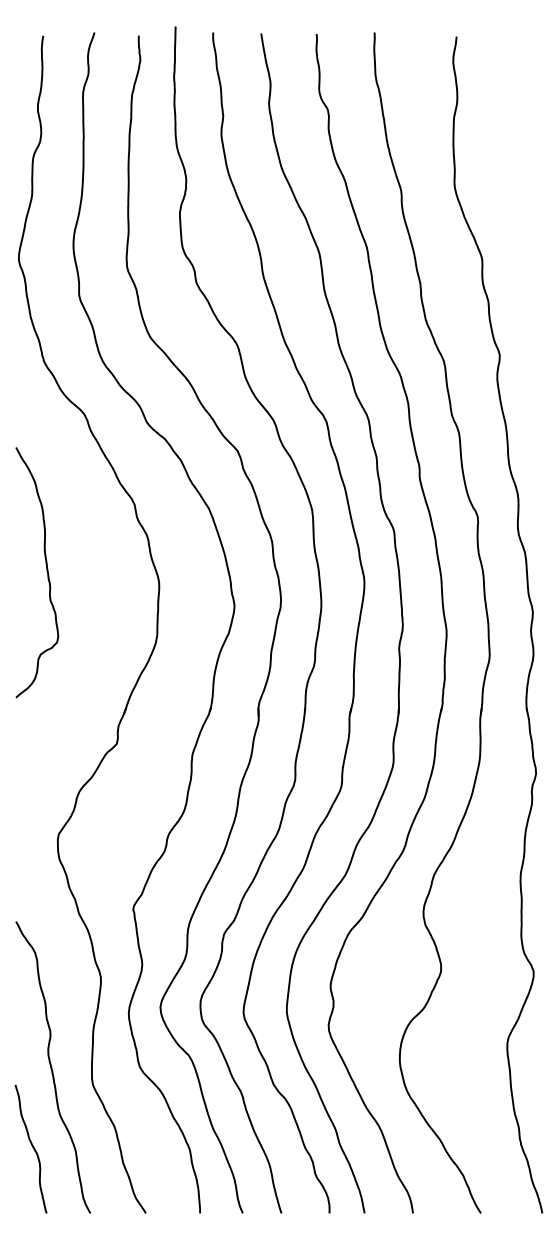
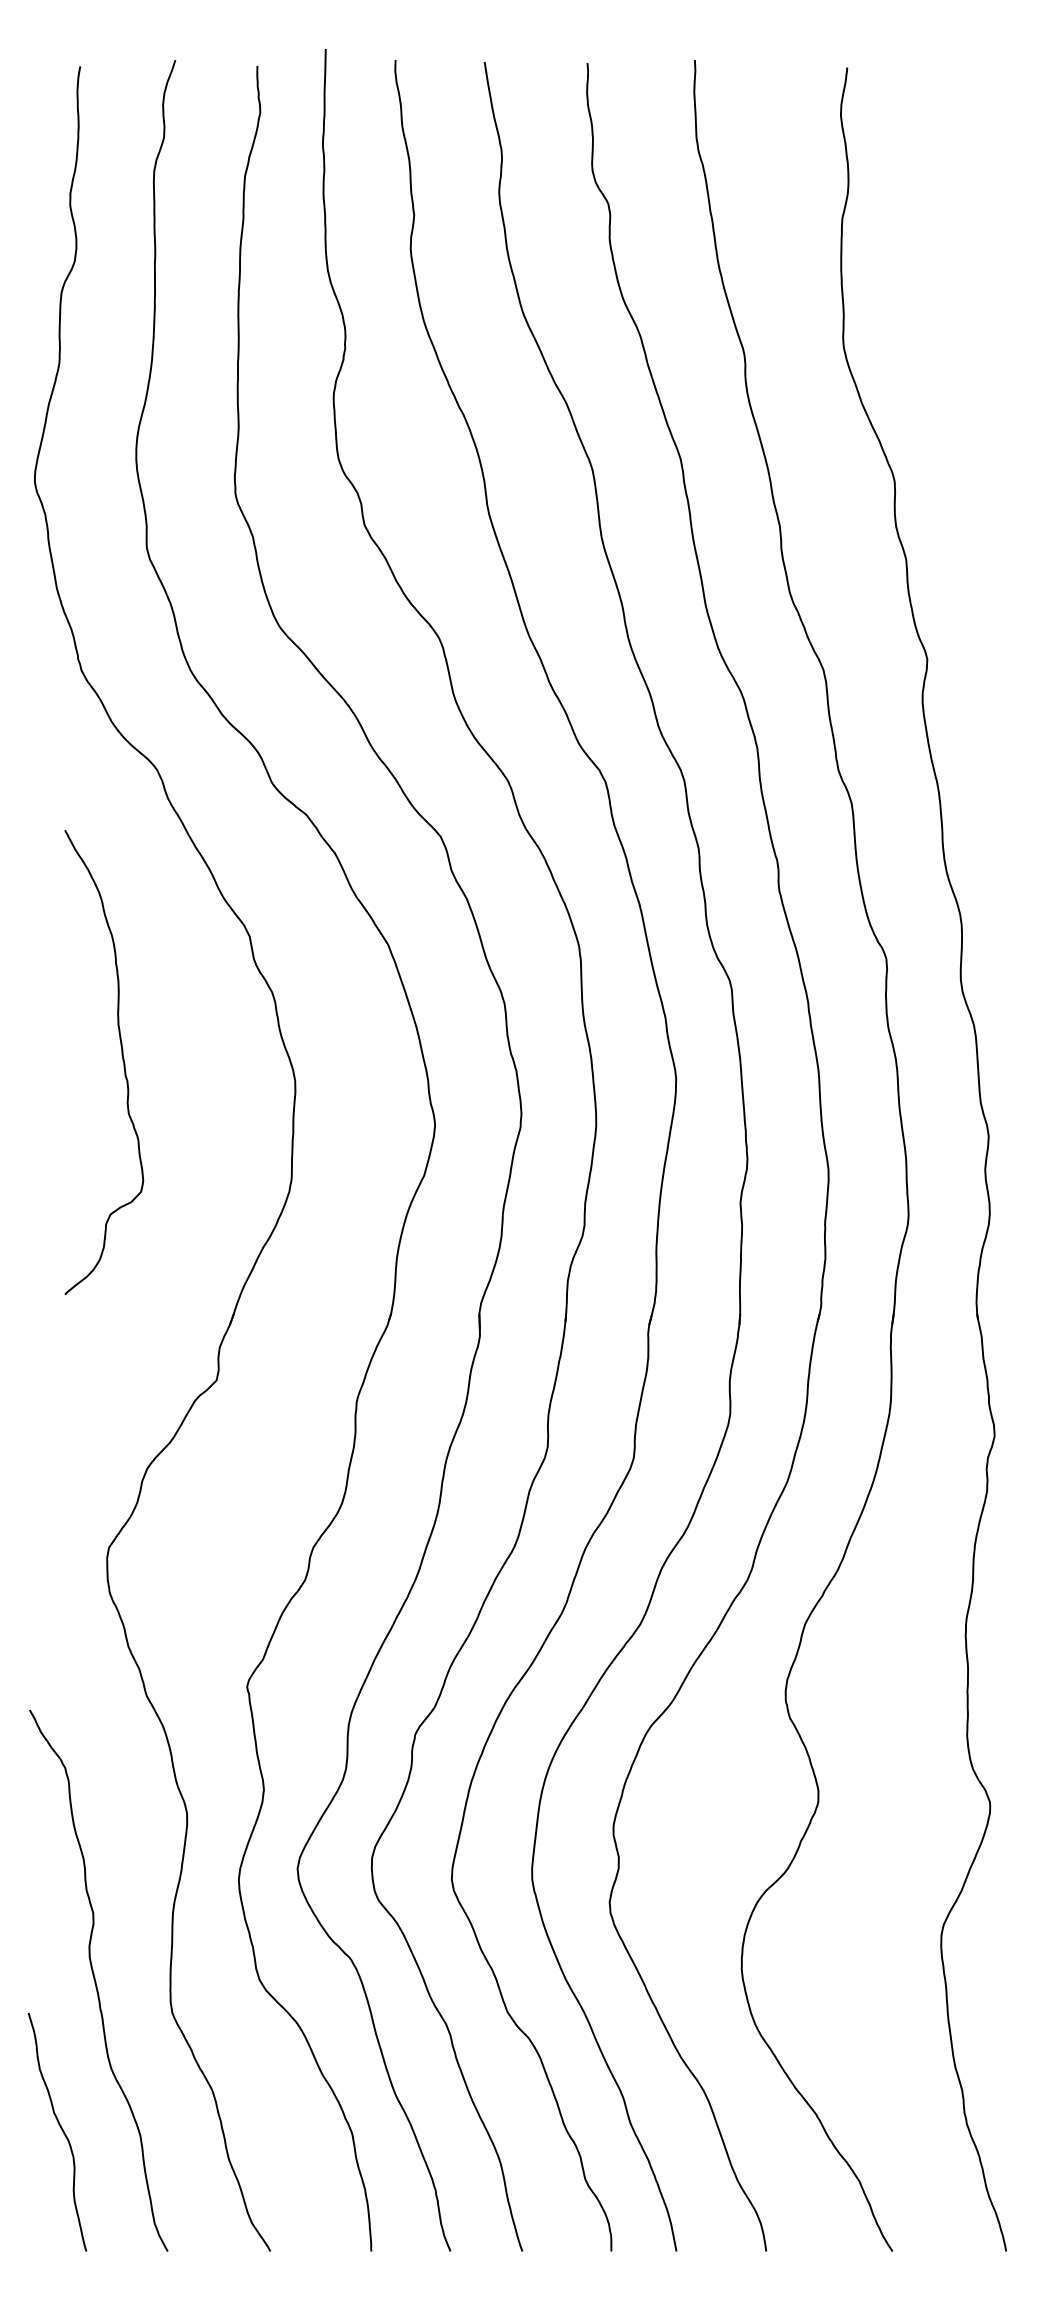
curve: (46, 571) -> (121, 1060), moved

